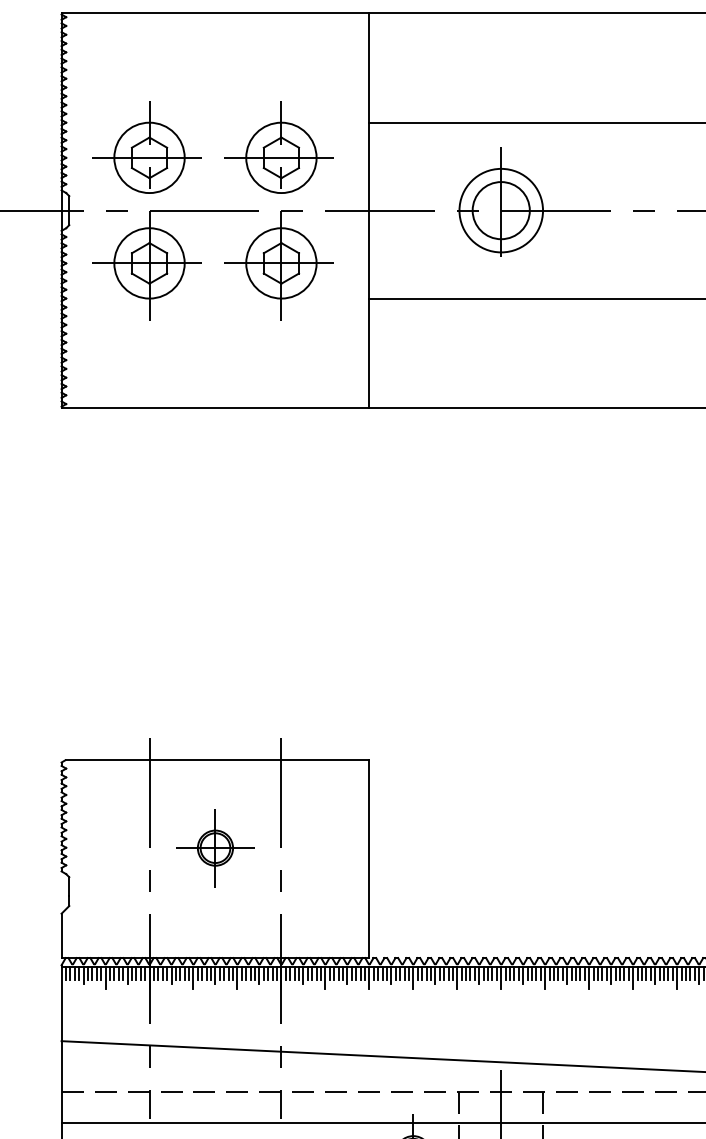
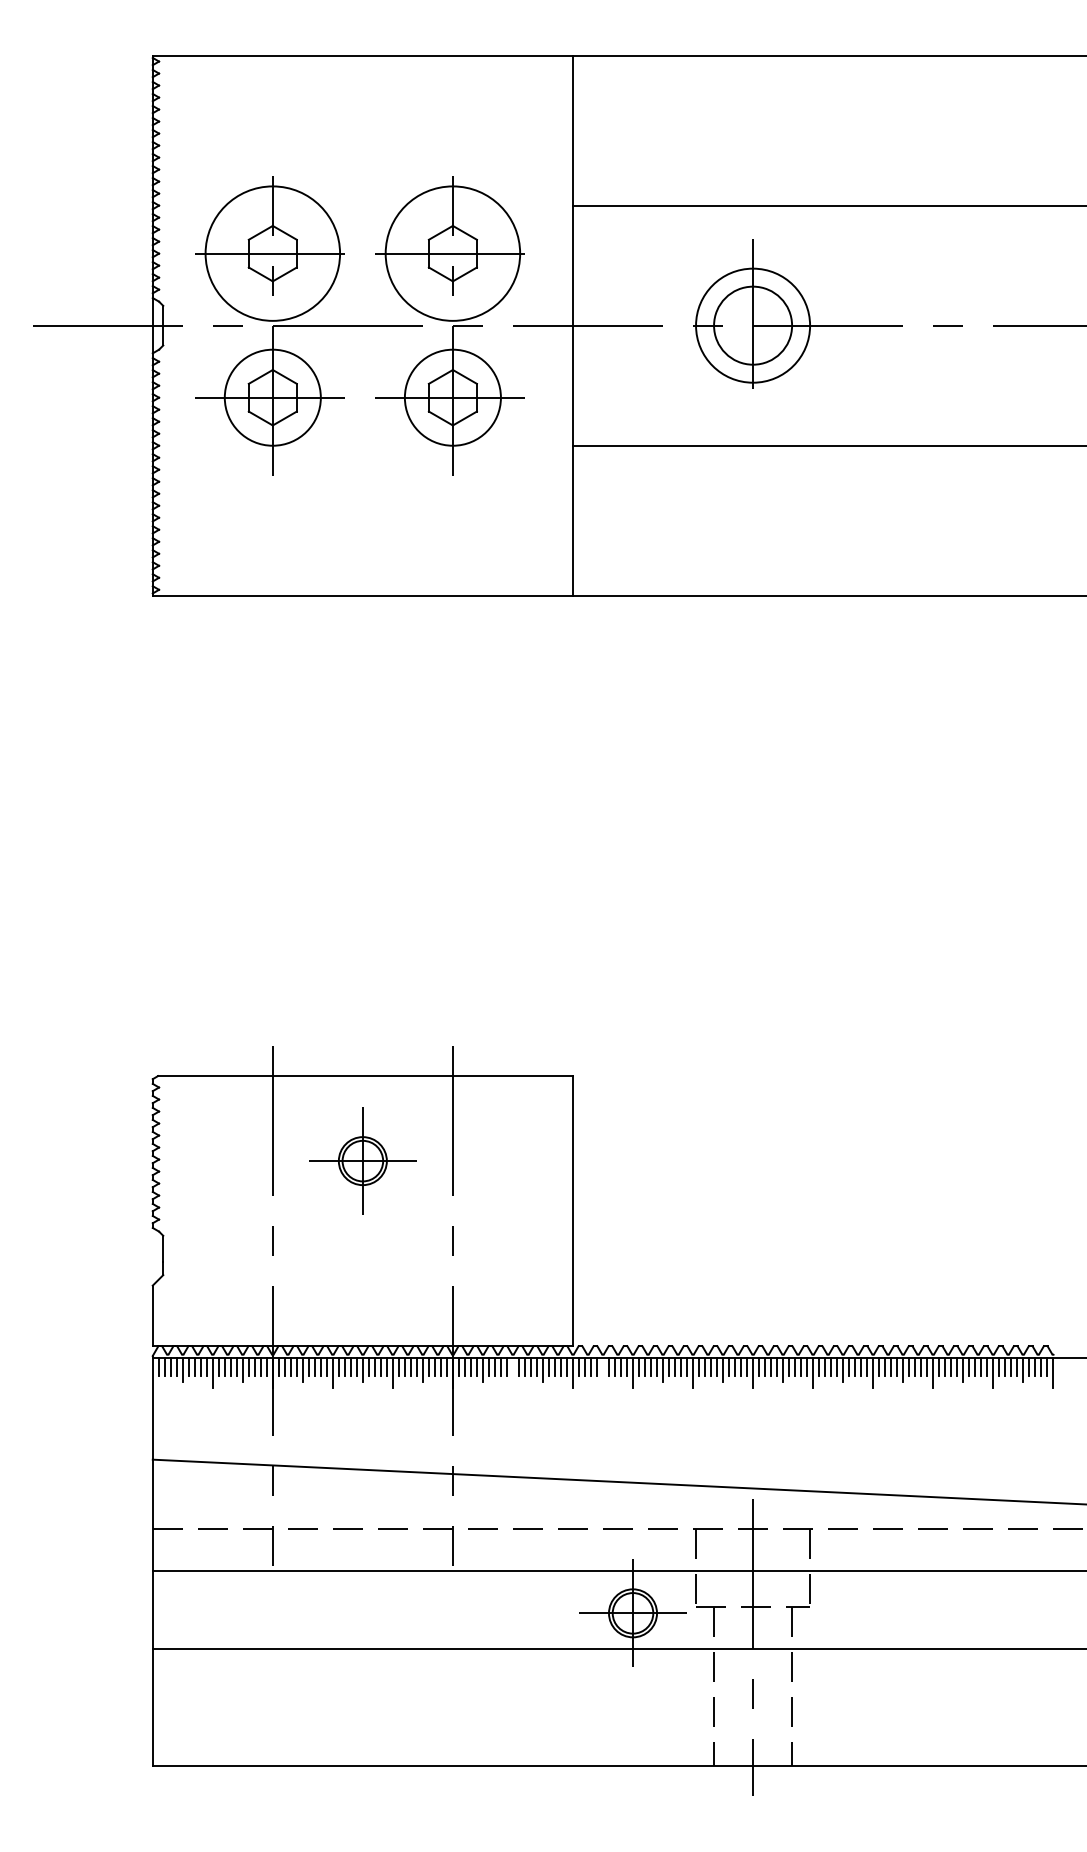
circle: (149, 157) -> (272, 253), size x1.4
circle: (281, 157) -> (452, 253), size x1.4
part: (215, 847) -> (362, 1160), moved
line: (391, 975) -> (603, 1370), removed
line: (325, 978) -> (512, 1373), removed

